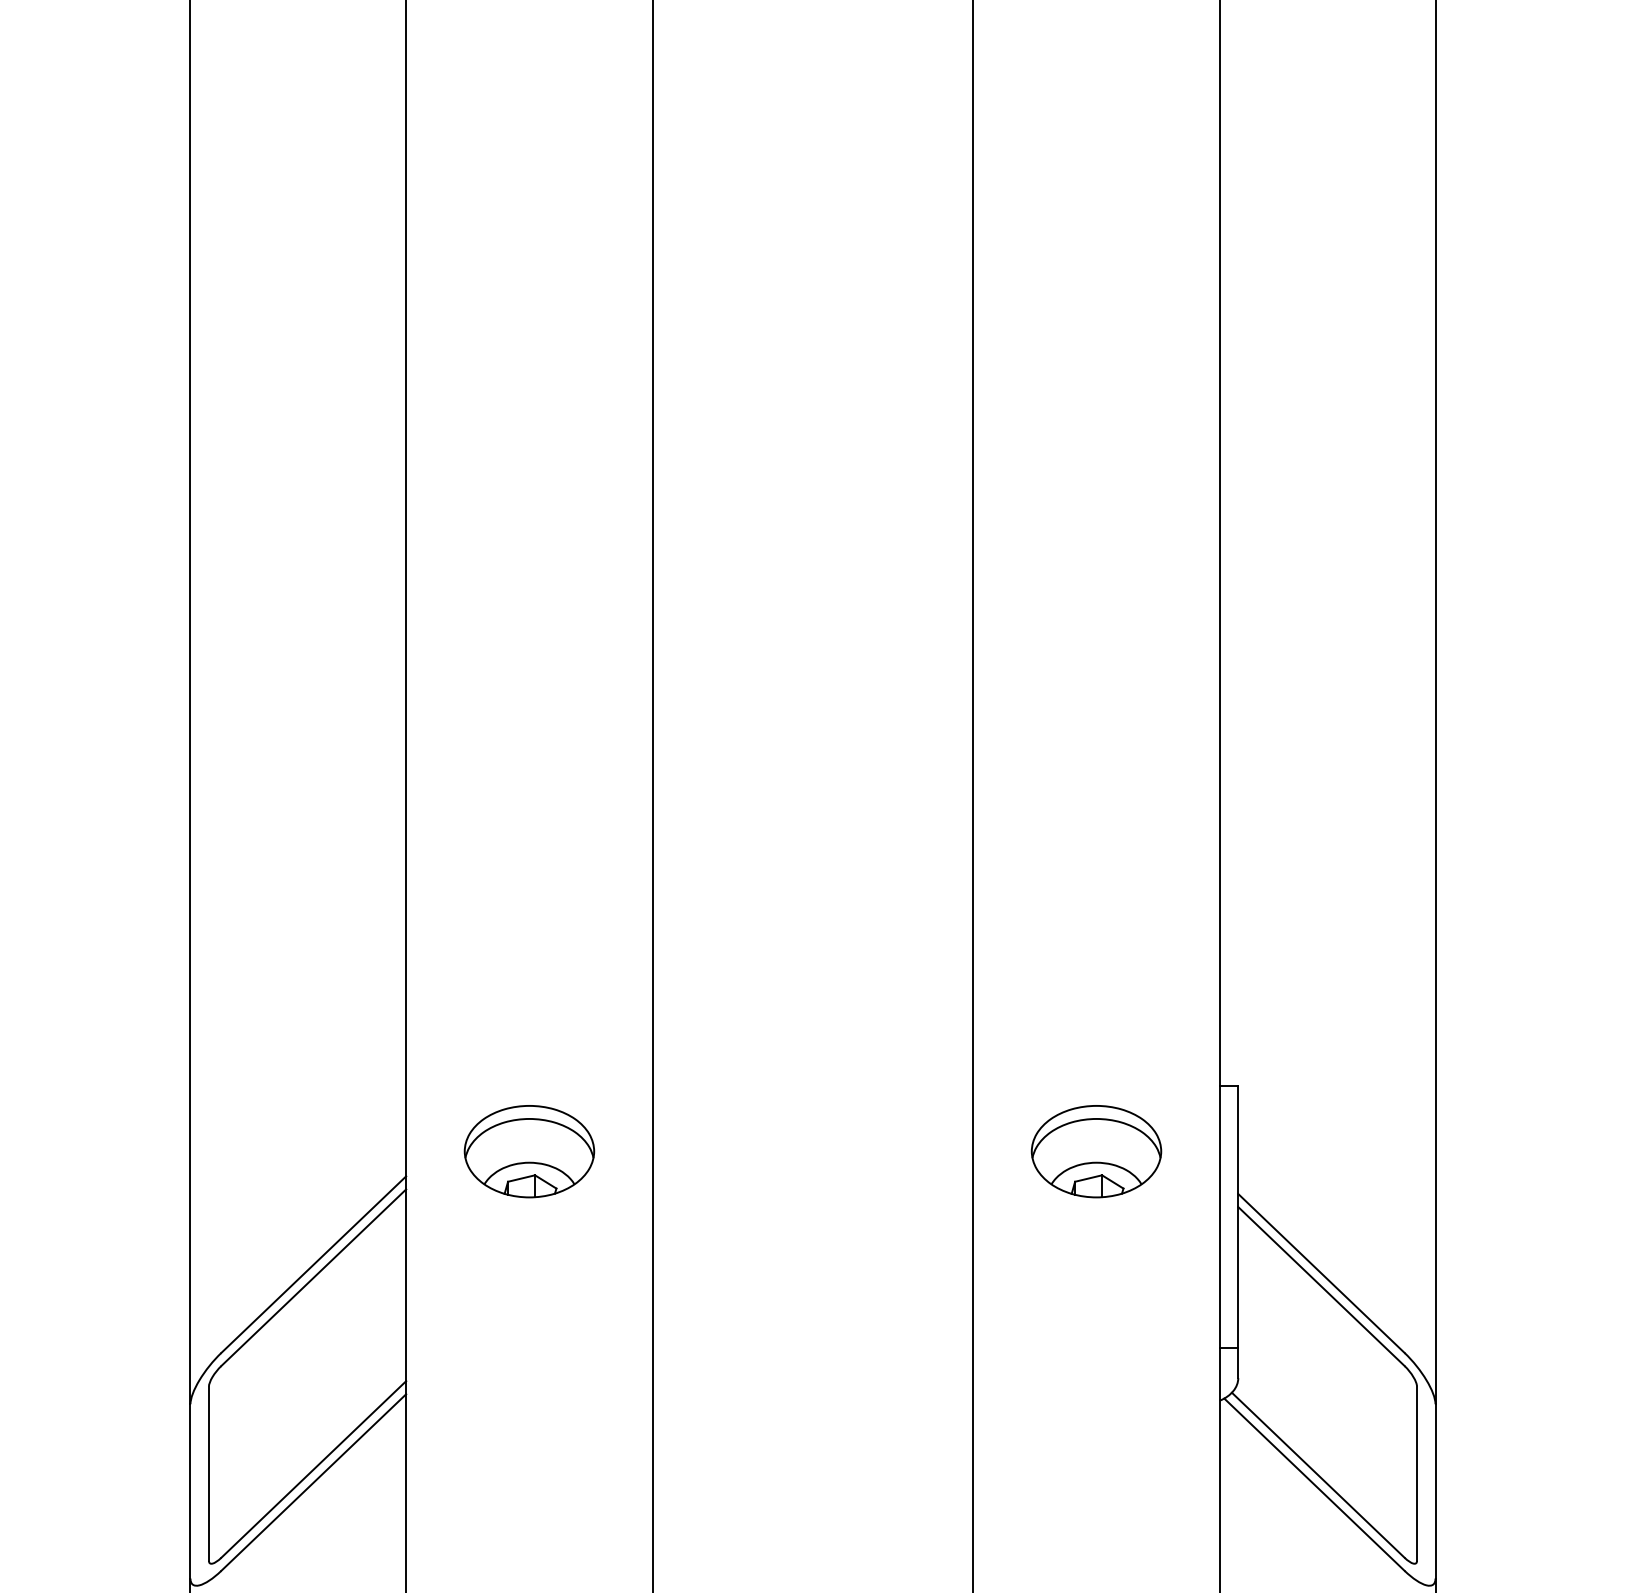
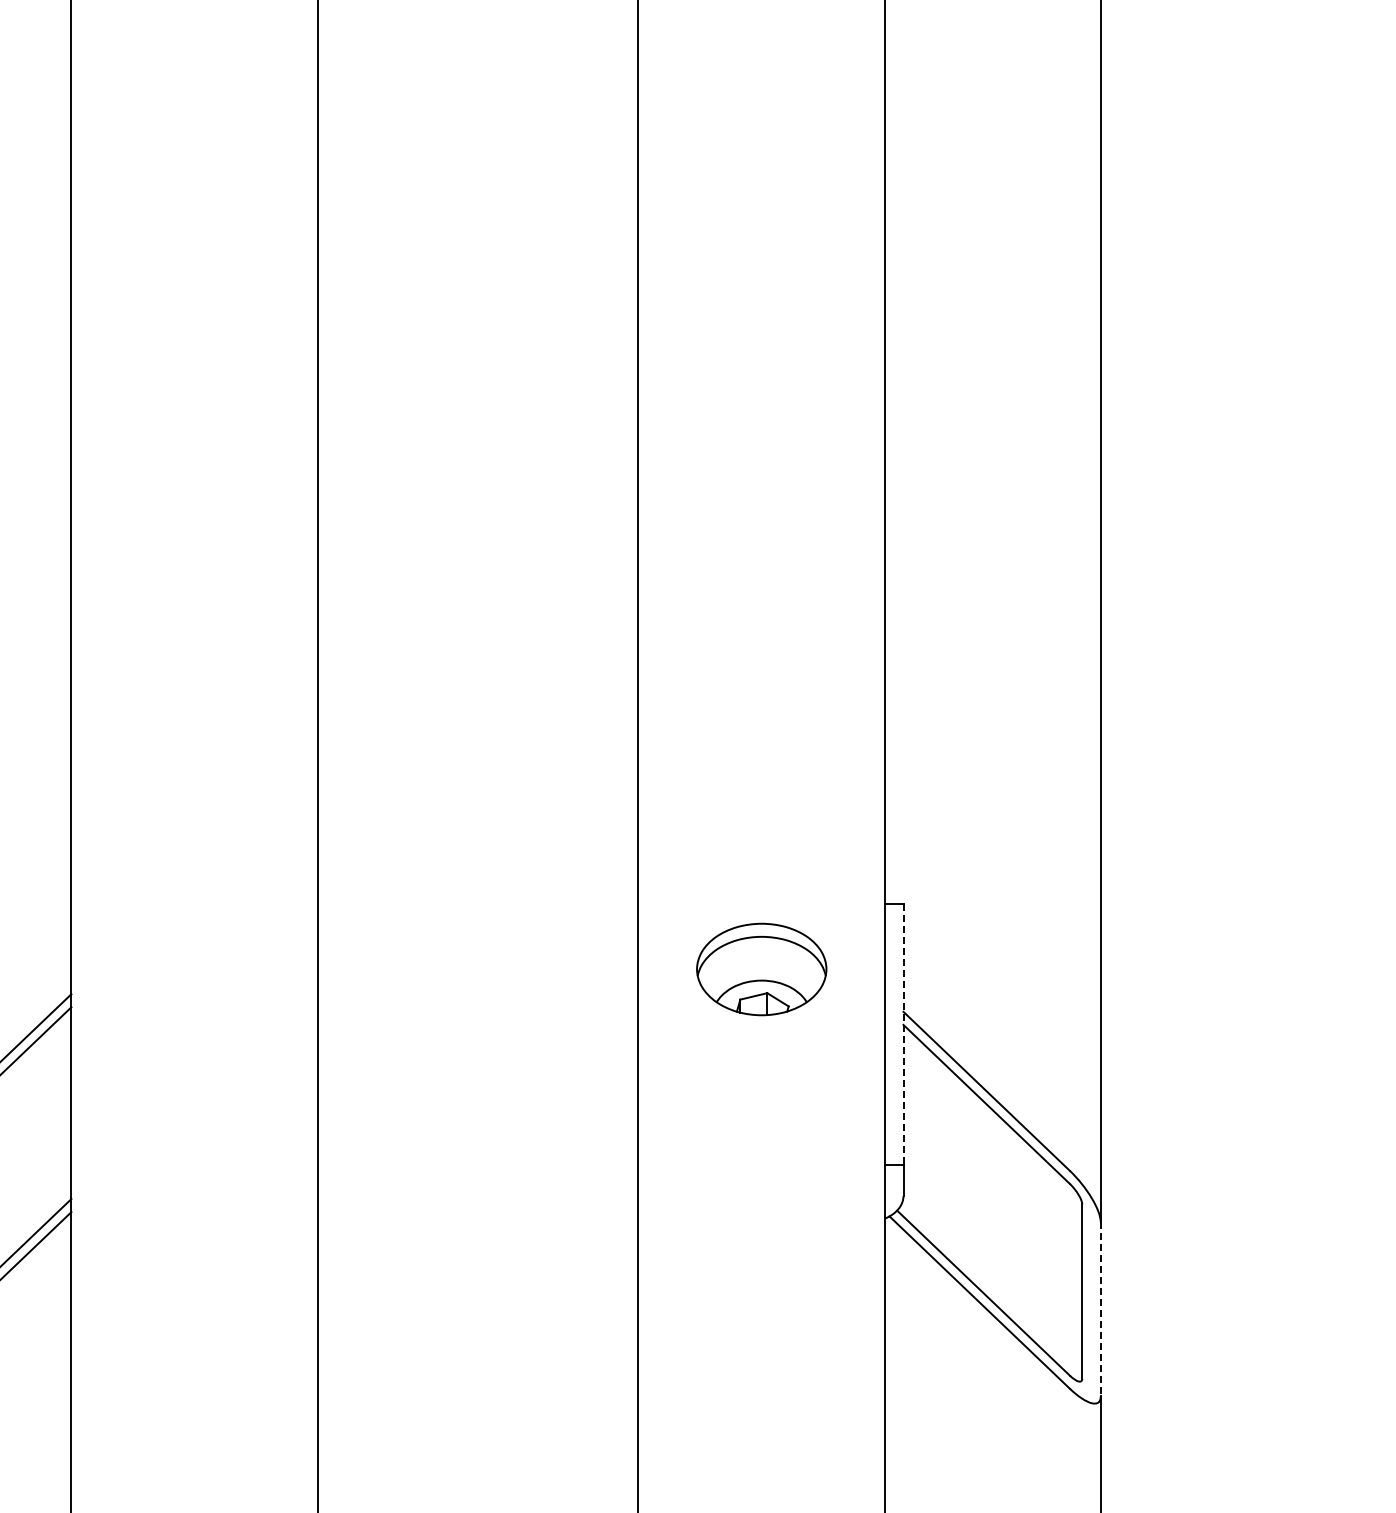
part: (529, 1151) -> (194, 969), removed
line: (1238, 1216) -> (903, 1034), solid -> dashed
line: (1435, 1491) -> (1100, 1309), solid -> dashed

